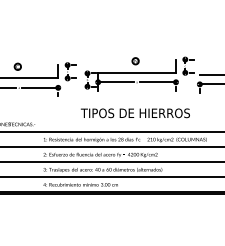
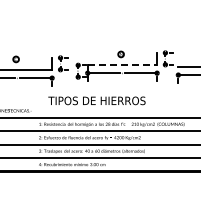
line: (137, 72) -> (122, 64), solid -> dashed
text: (134, 112) -> (96, 100), moved

